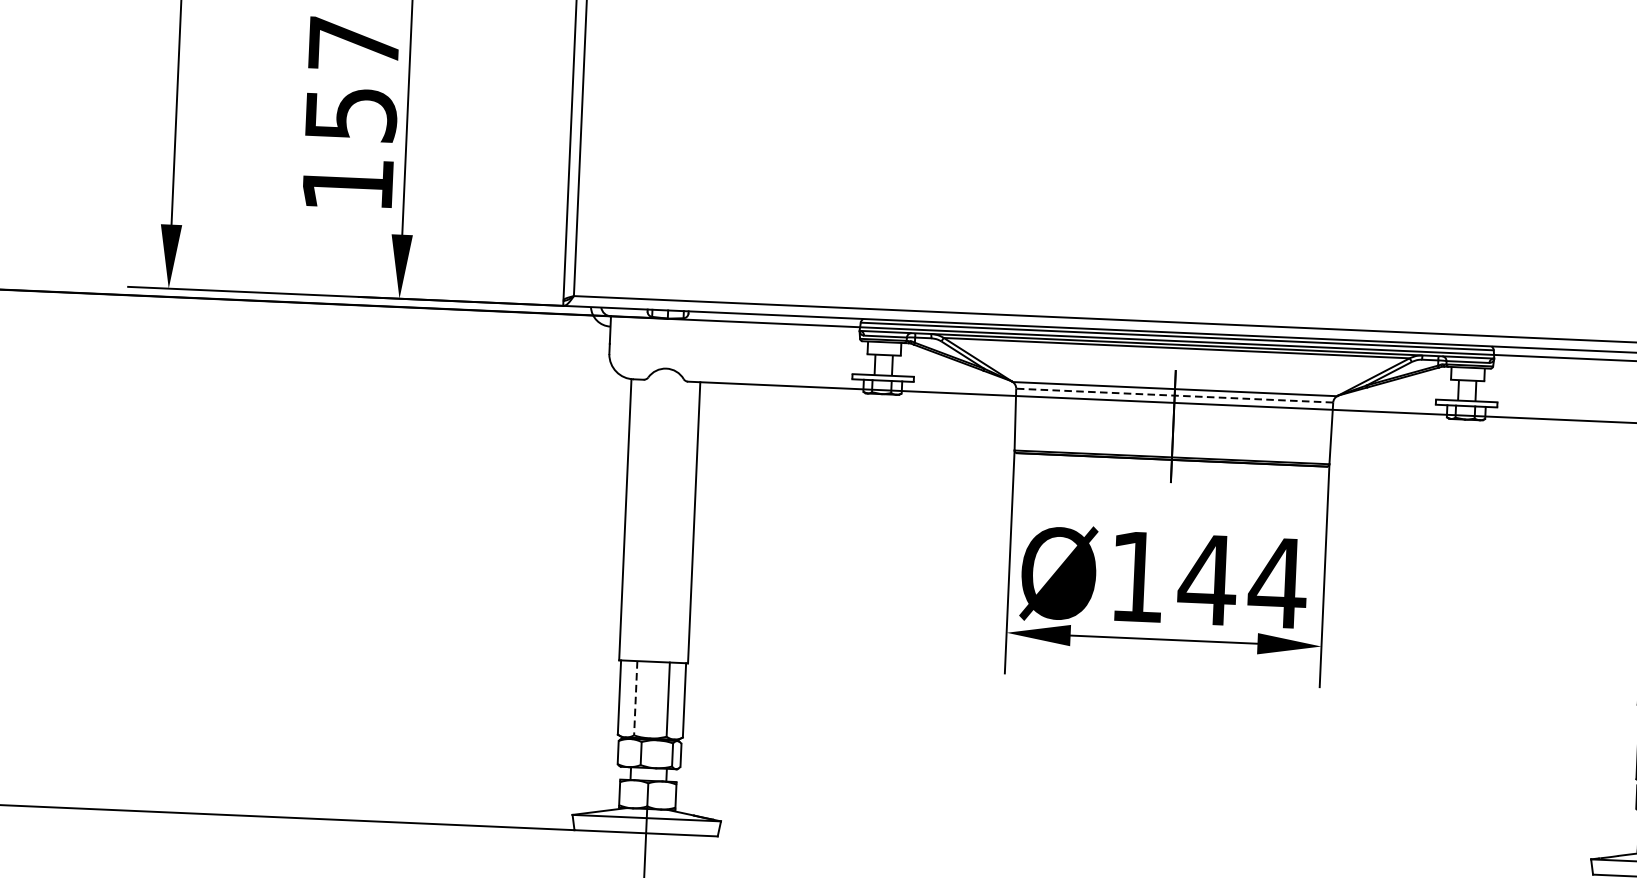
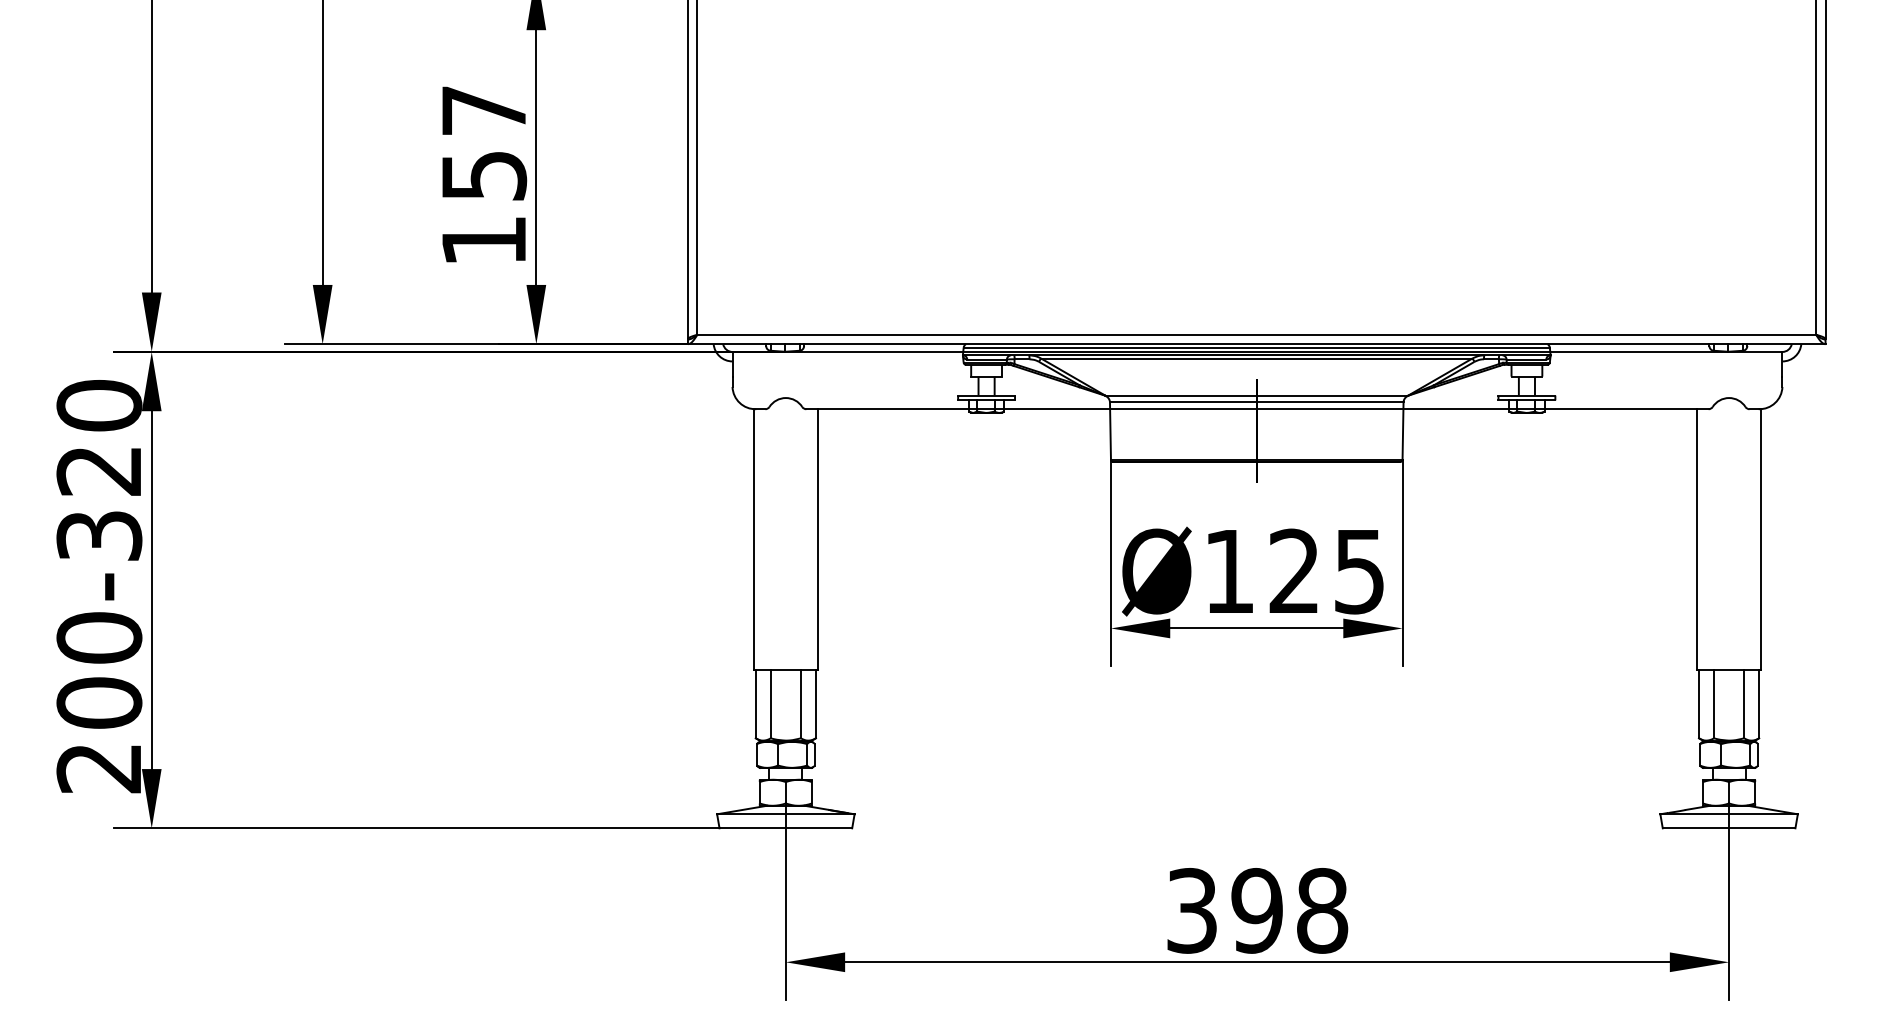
line: (1174, 395) -> (1256, 402), dashed -> solid
text: (1242, 581) -> (1326, 571), Ø144 -> Ø125
line: (635, 698) -> (770, 704), dashed -> solid

